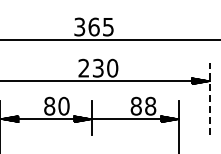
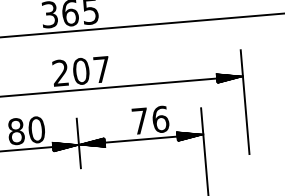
text: (105, 67) -> (91, 69), 230 -> 207
line: (210, 98) -> (245, 101), dashed -> solid
text: (143, 105) -> (150, 119), 88 -> 76
hatch: (101, 118) -> (91, 142), added

